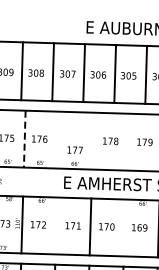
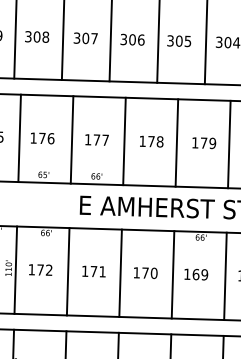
line: (24, 139) -> (19, 138), dashed -> solid
line: (58, 139) -> (71, 138), added
line: (92, 140) -> (123, 140), added
line: (126, 141) -> (175, 142), added
text: (74, 149) -> (96, 138), moved
line: (56, 225) -> (68, 271), added
line: (124, 227) -> (172, 274), added

